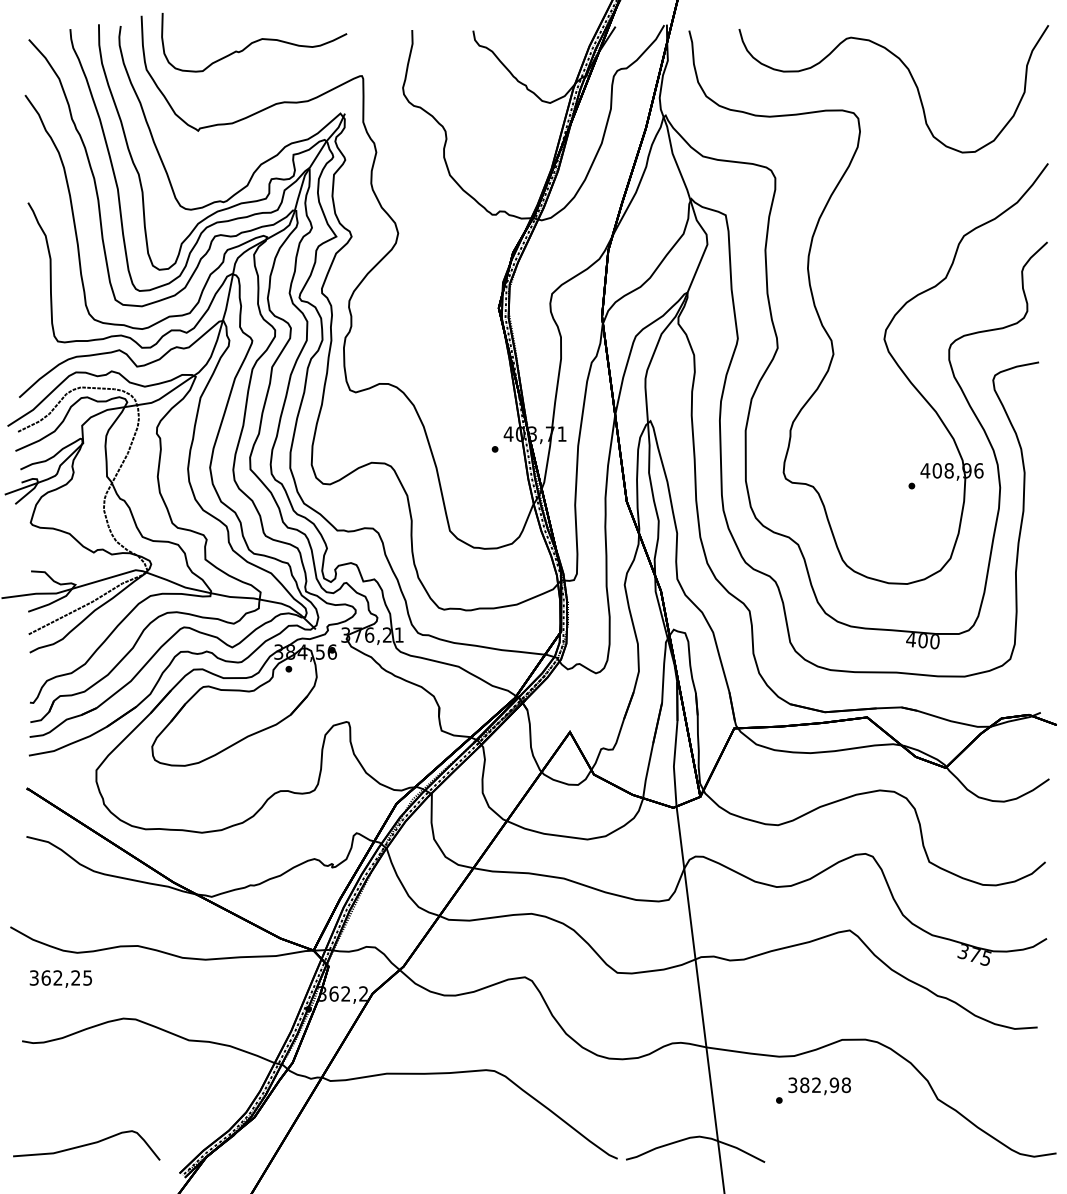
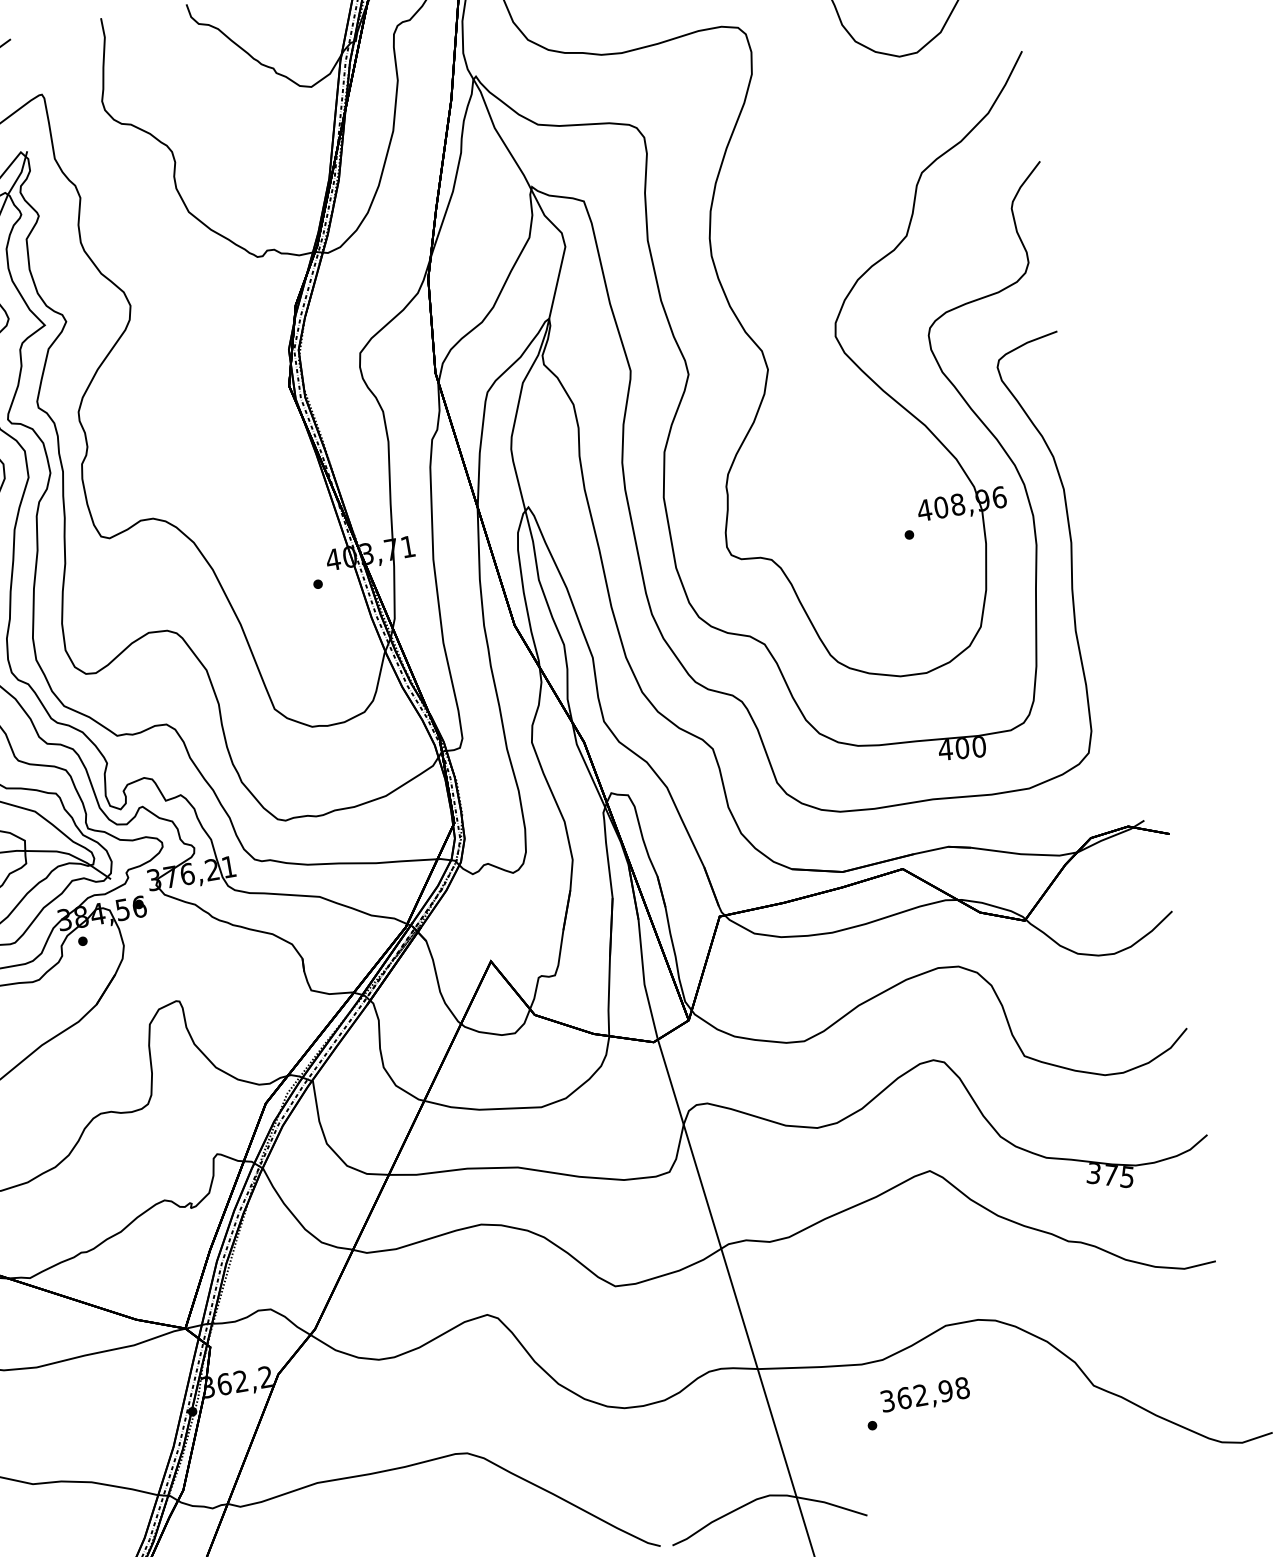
text: (804, 1084) -> (903, 1397), 382,98 -> 362,98

